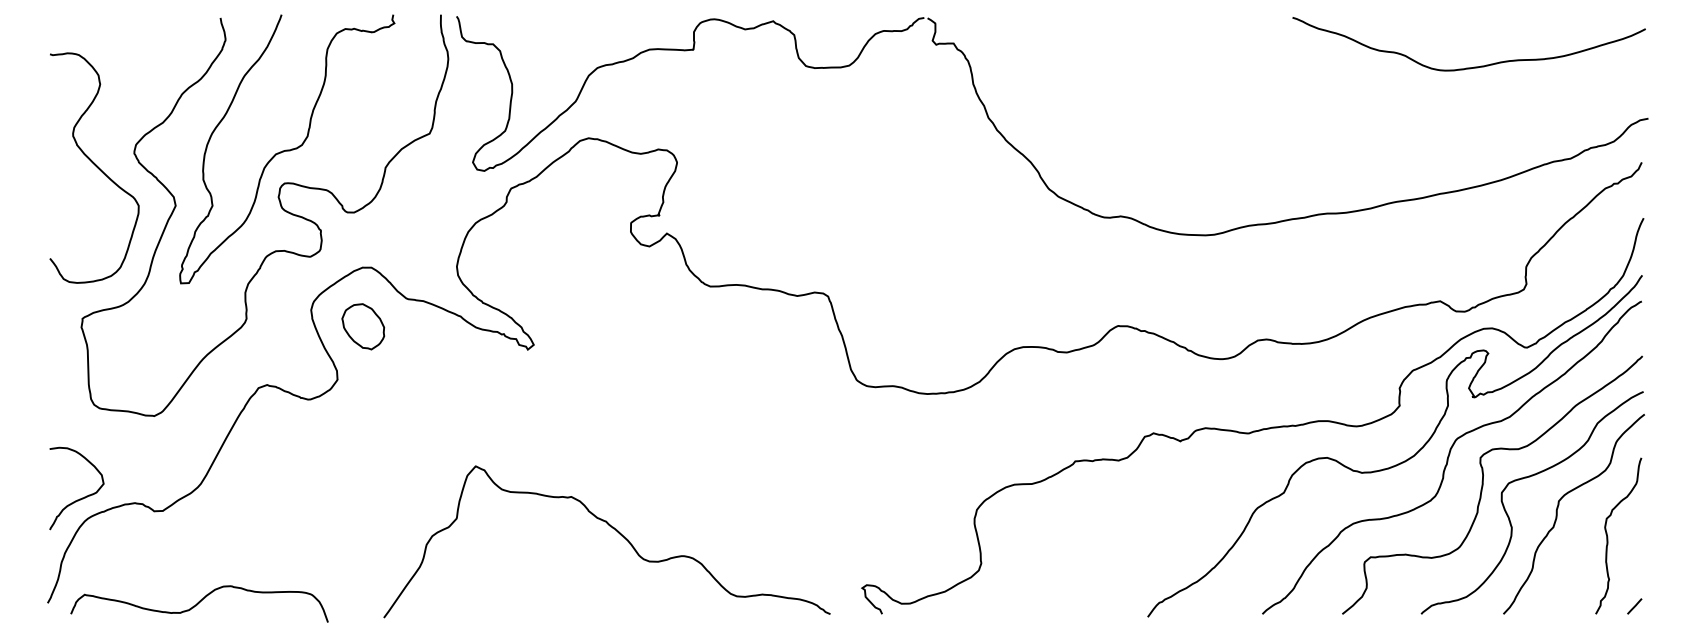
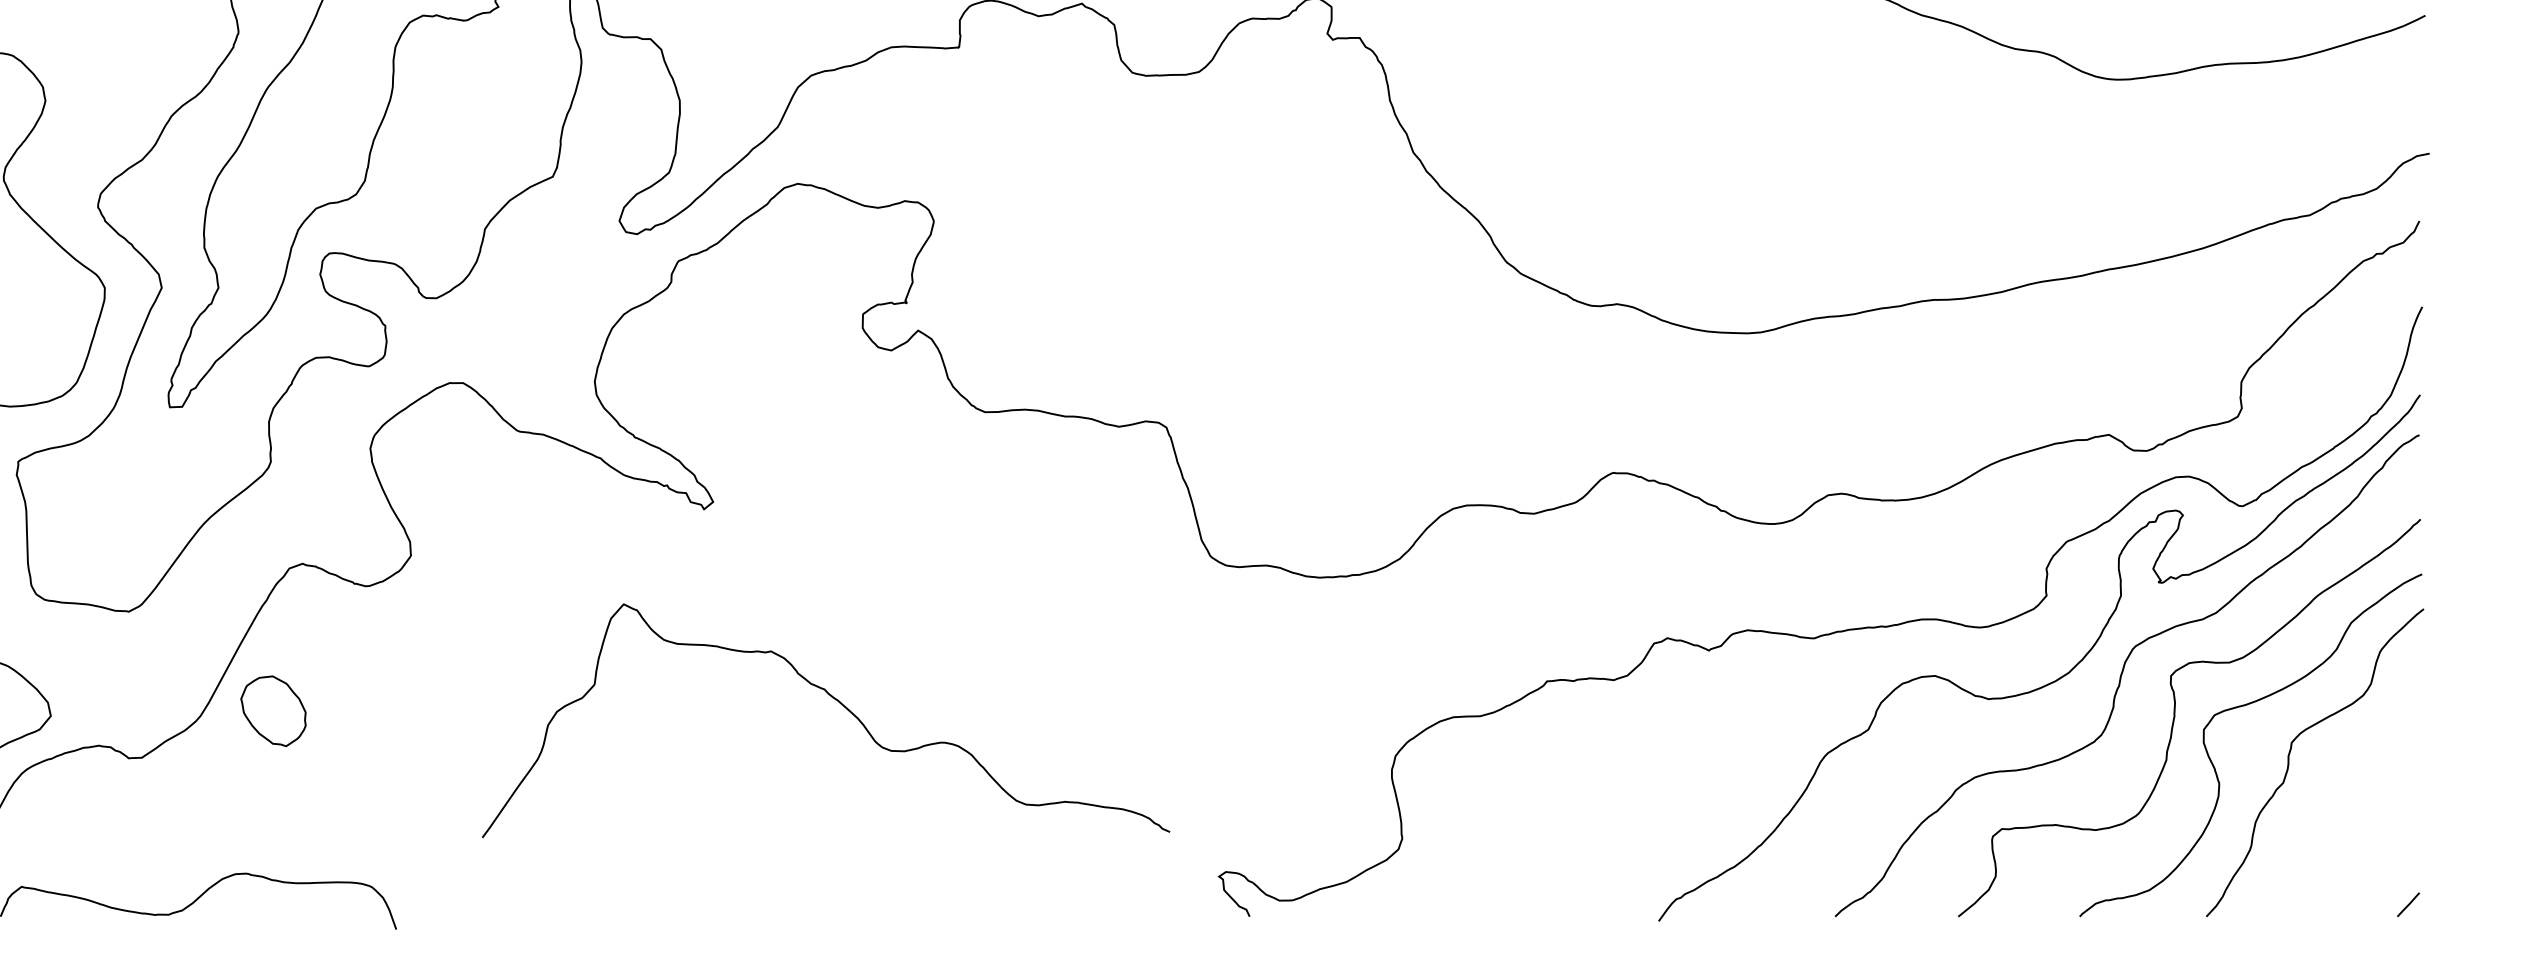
part: (363, 326) -> (273, 710), moved
curve: (613, 529) -> (835, 701), moved
curve: (1608, 536) -> (2368, 797), removed

